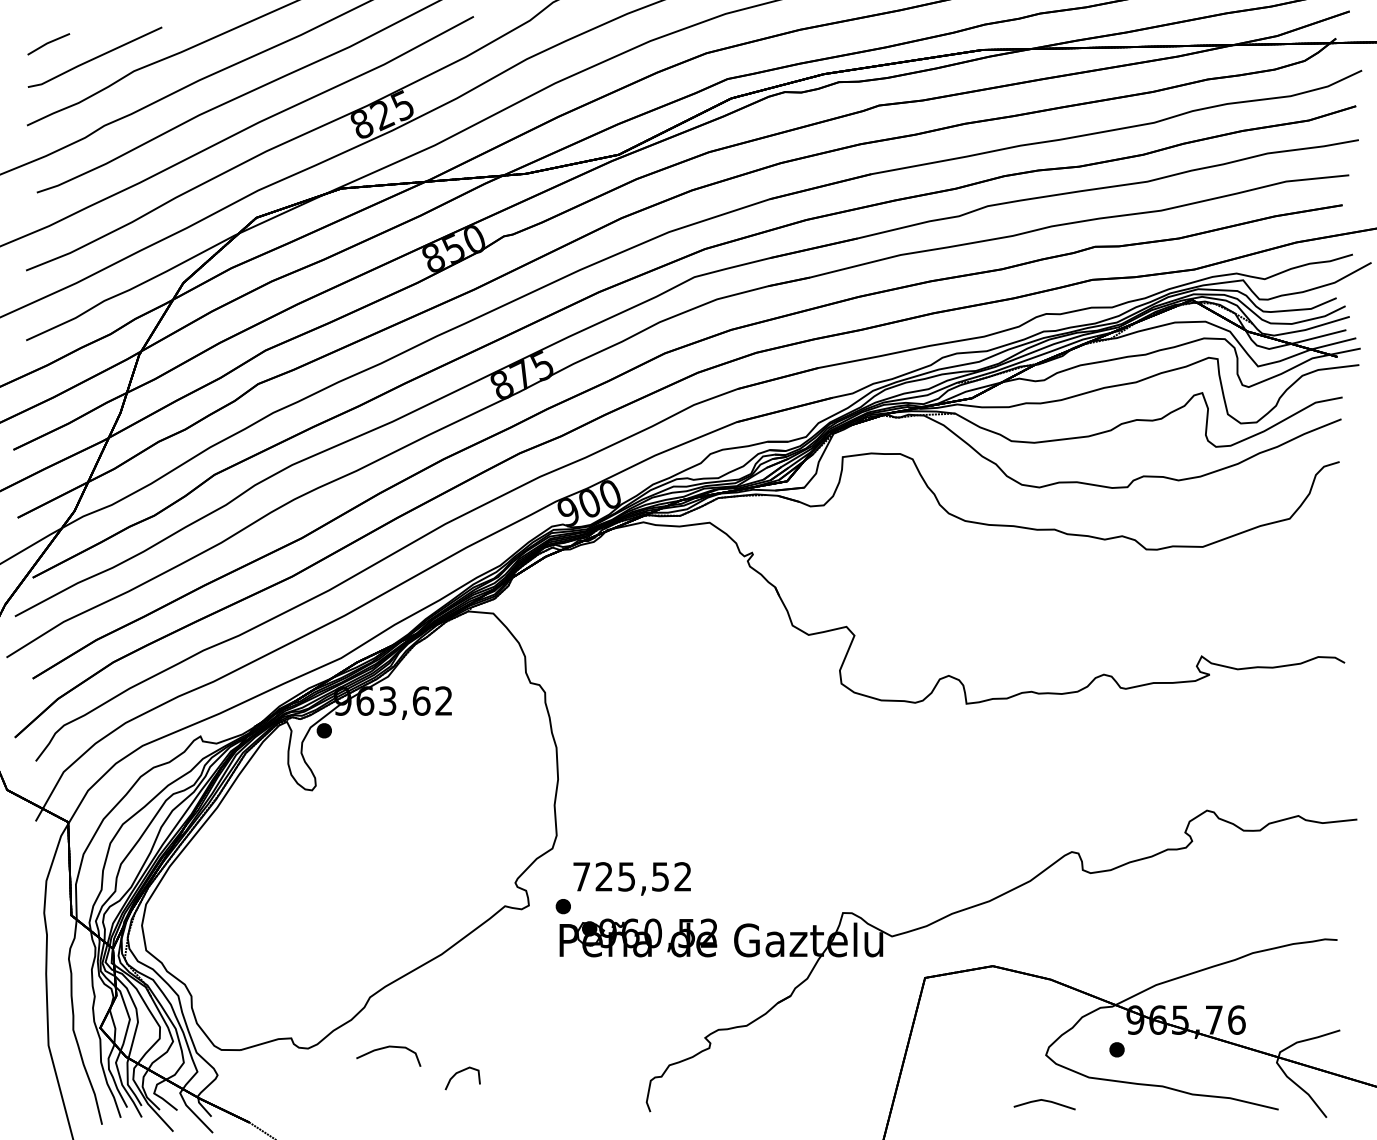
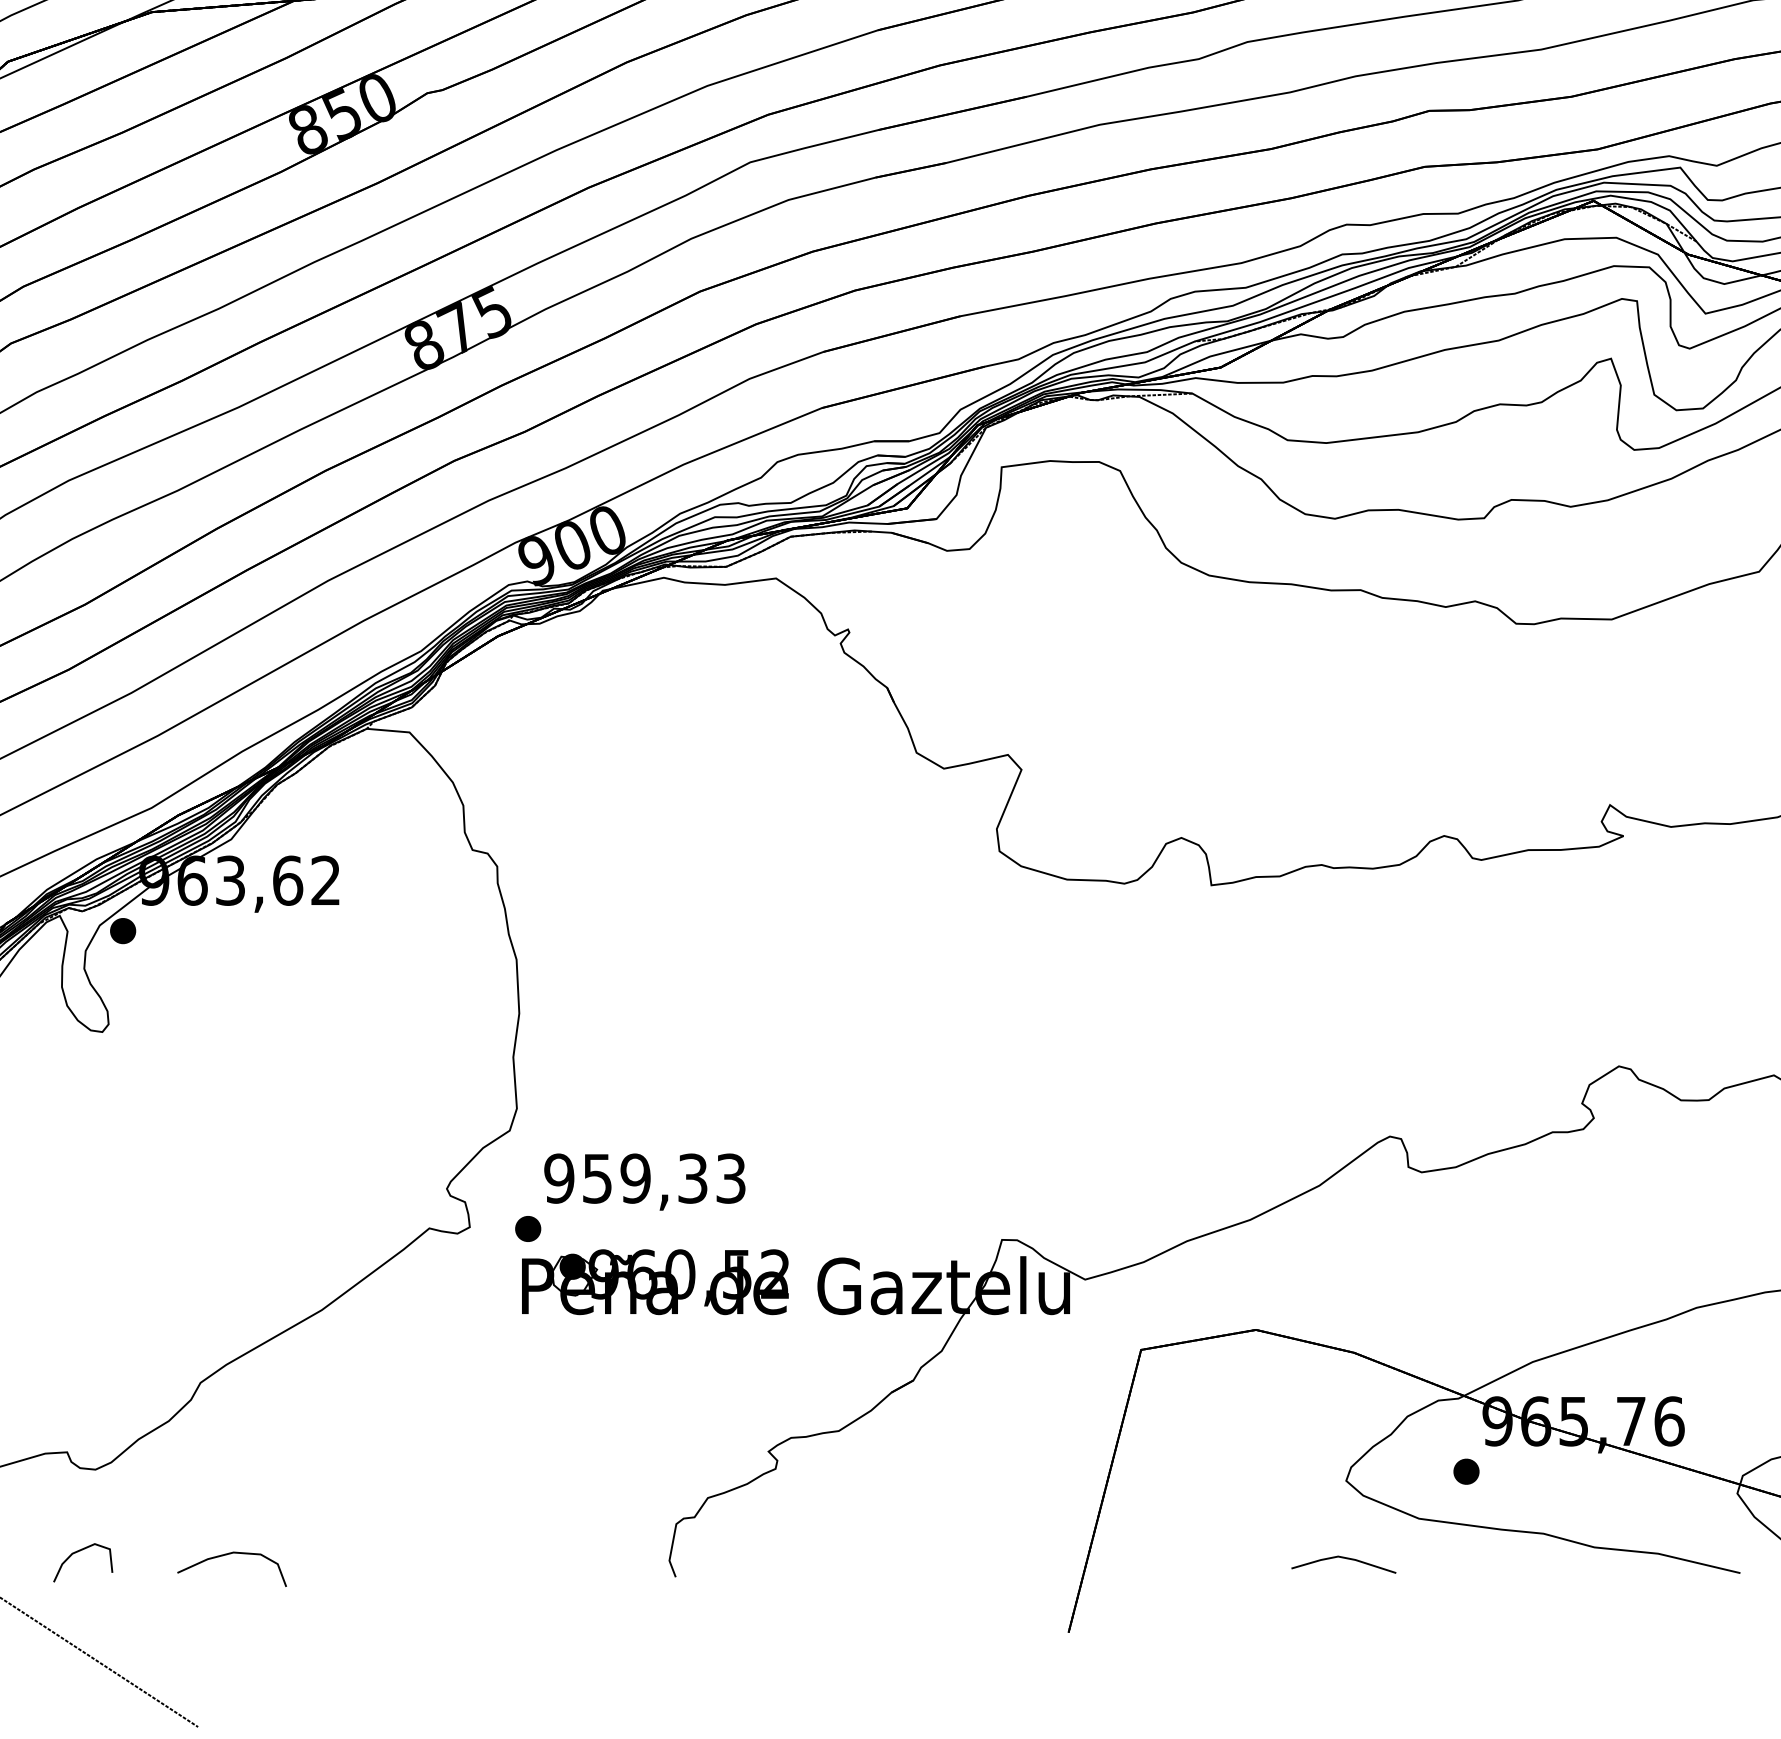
text: (631, 876) -> (643, 1178), 725,52 -> 959,33
curve: (386, 1048) -> (228, 1555), moved
curve: (460, 1072) -> (79, 1552), moved

